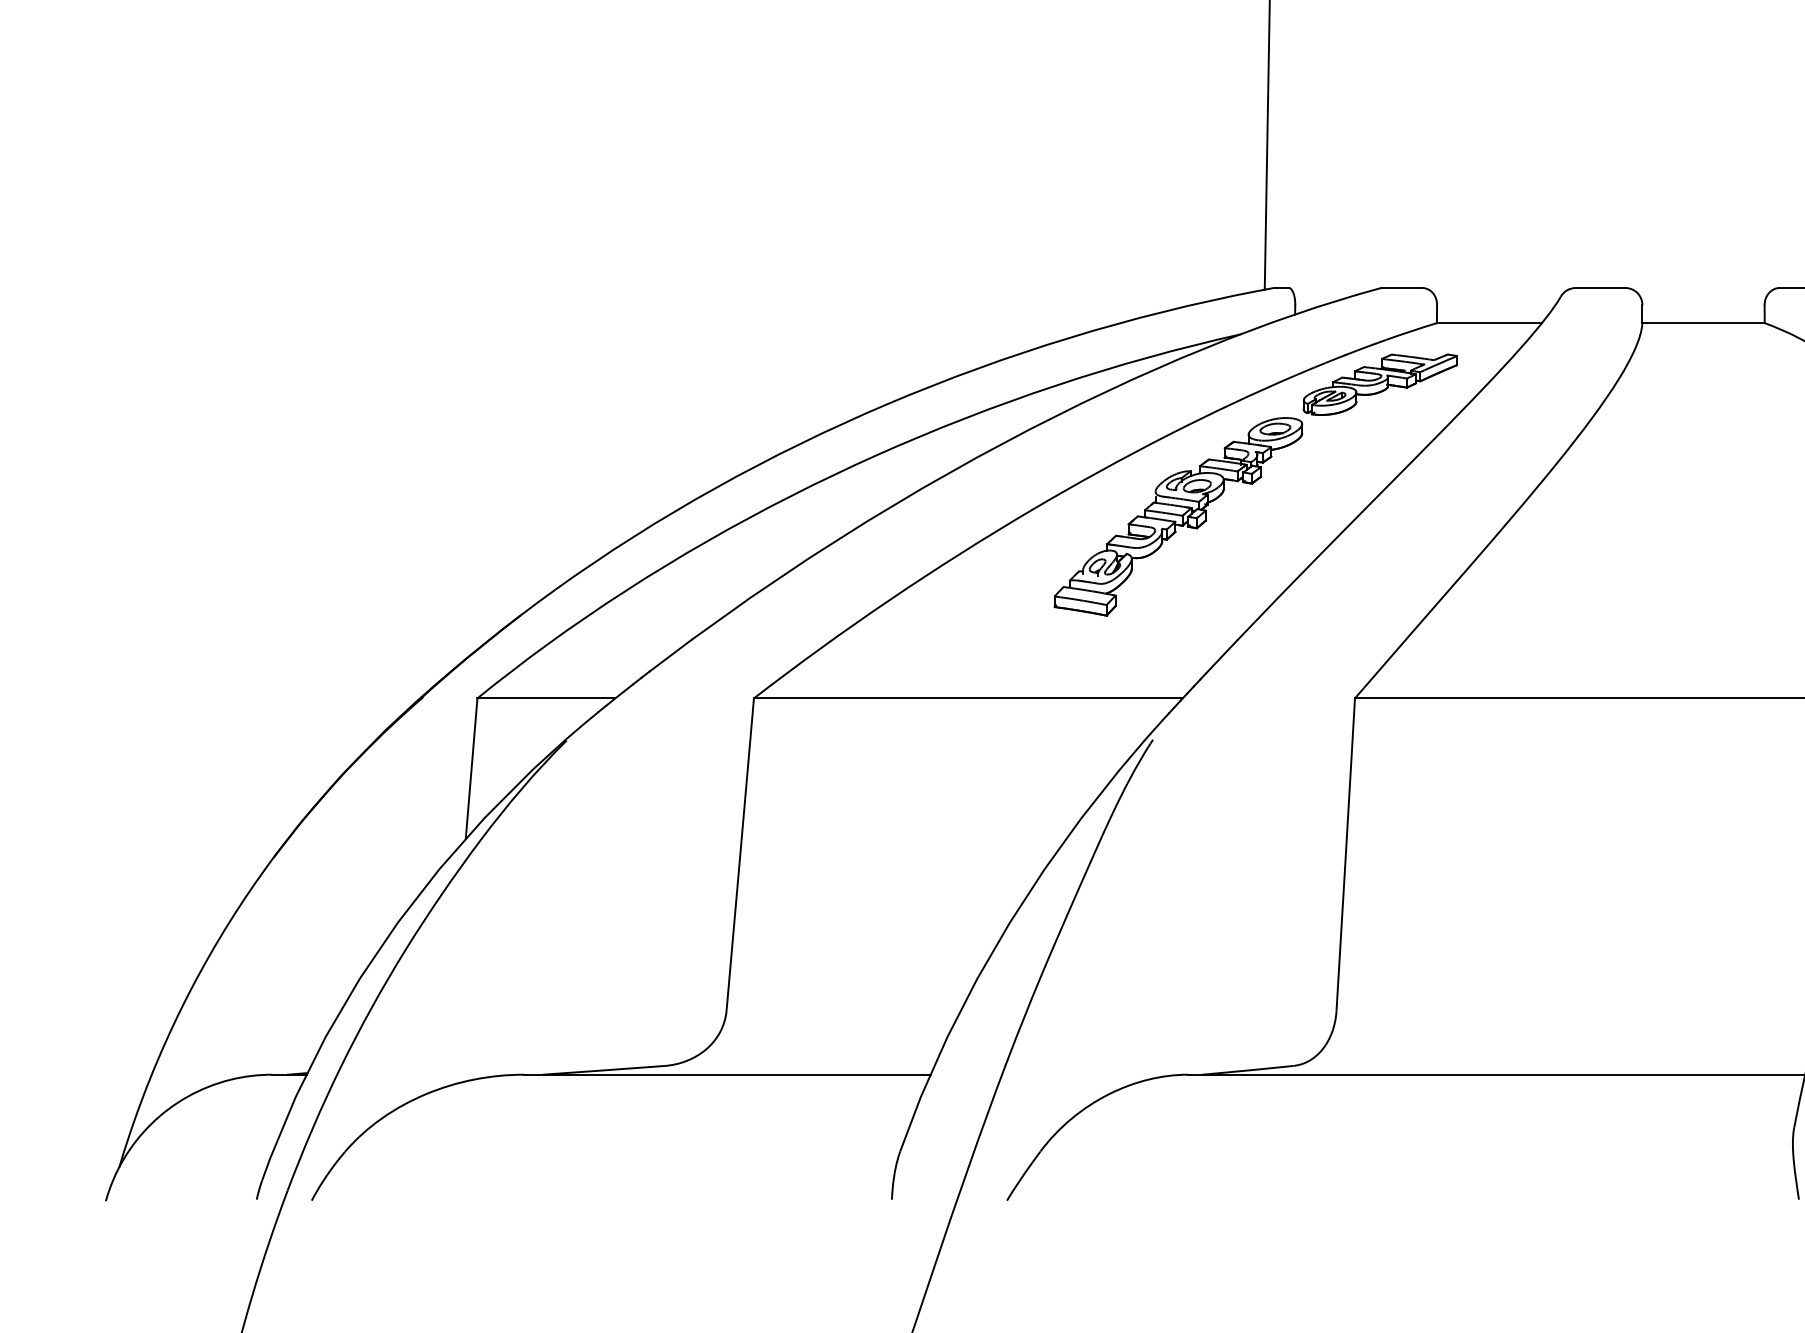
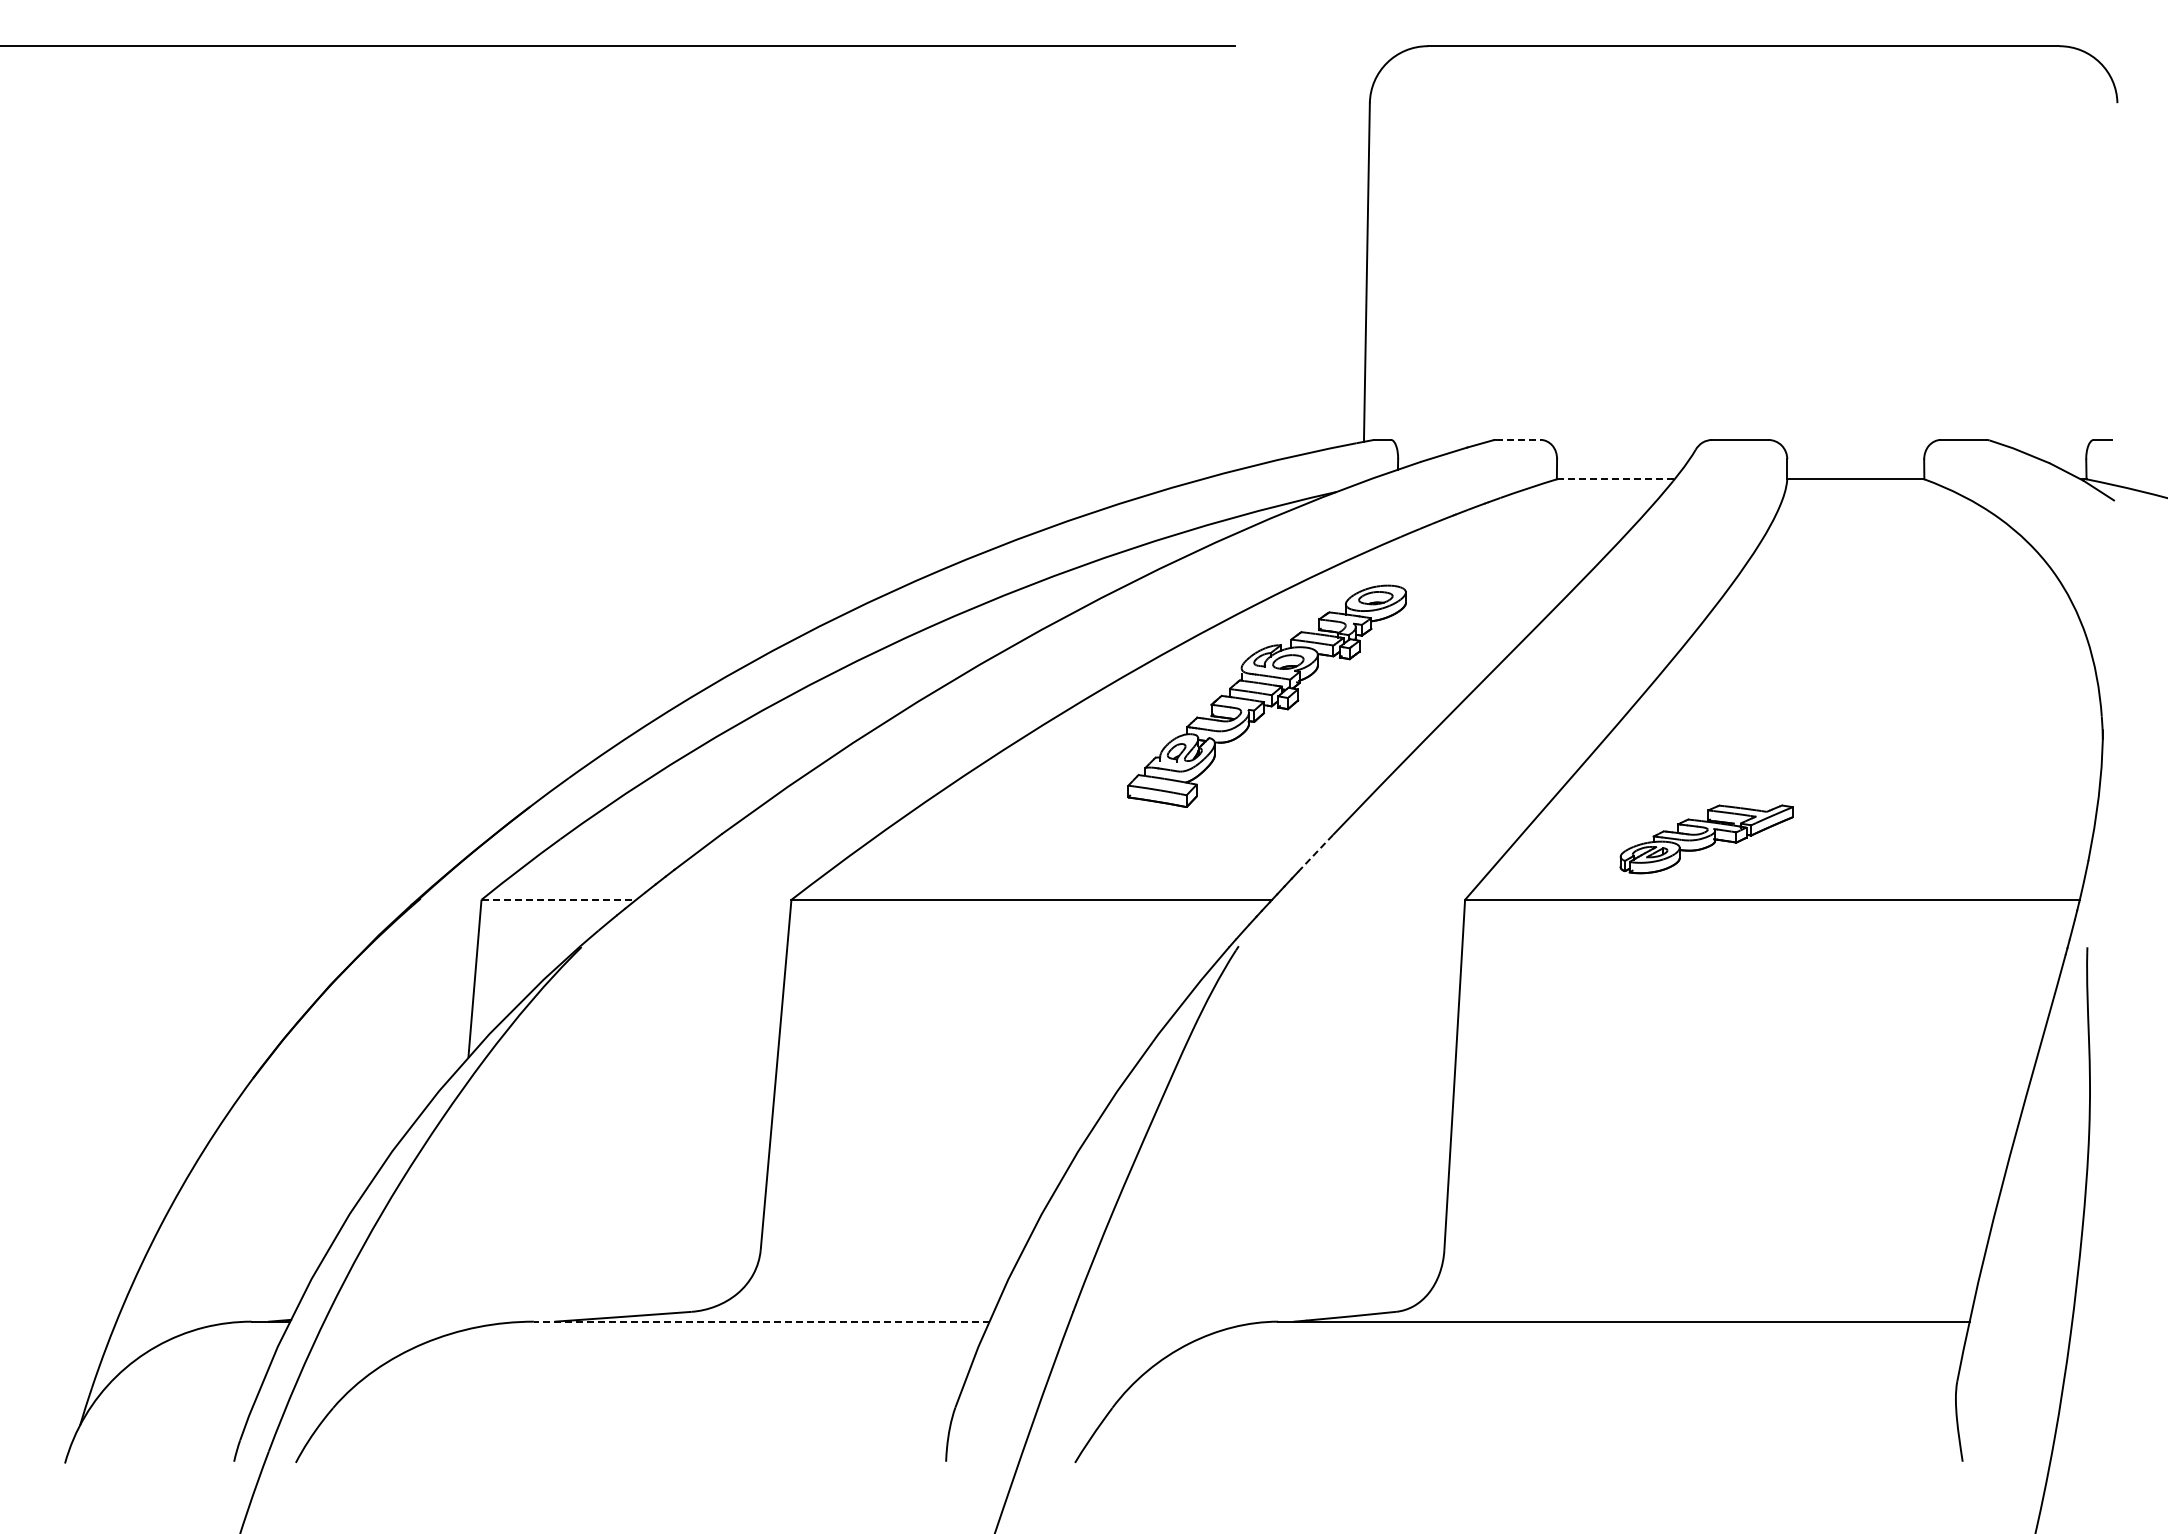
line: (1402, 287) -> (1518, 439), solid -> dashed
line: (1489, 323) -> (1615, 479), solid -> dashed
part: (1380, 384) -> (1706, 839), moved
line: (1221, 656) -> (1315, 853), solid -> dashed
line: (547, 698) -> (559, 899), solid -> dashed
line: (727, 1074) -> (761, 1321), solid -> dashed

